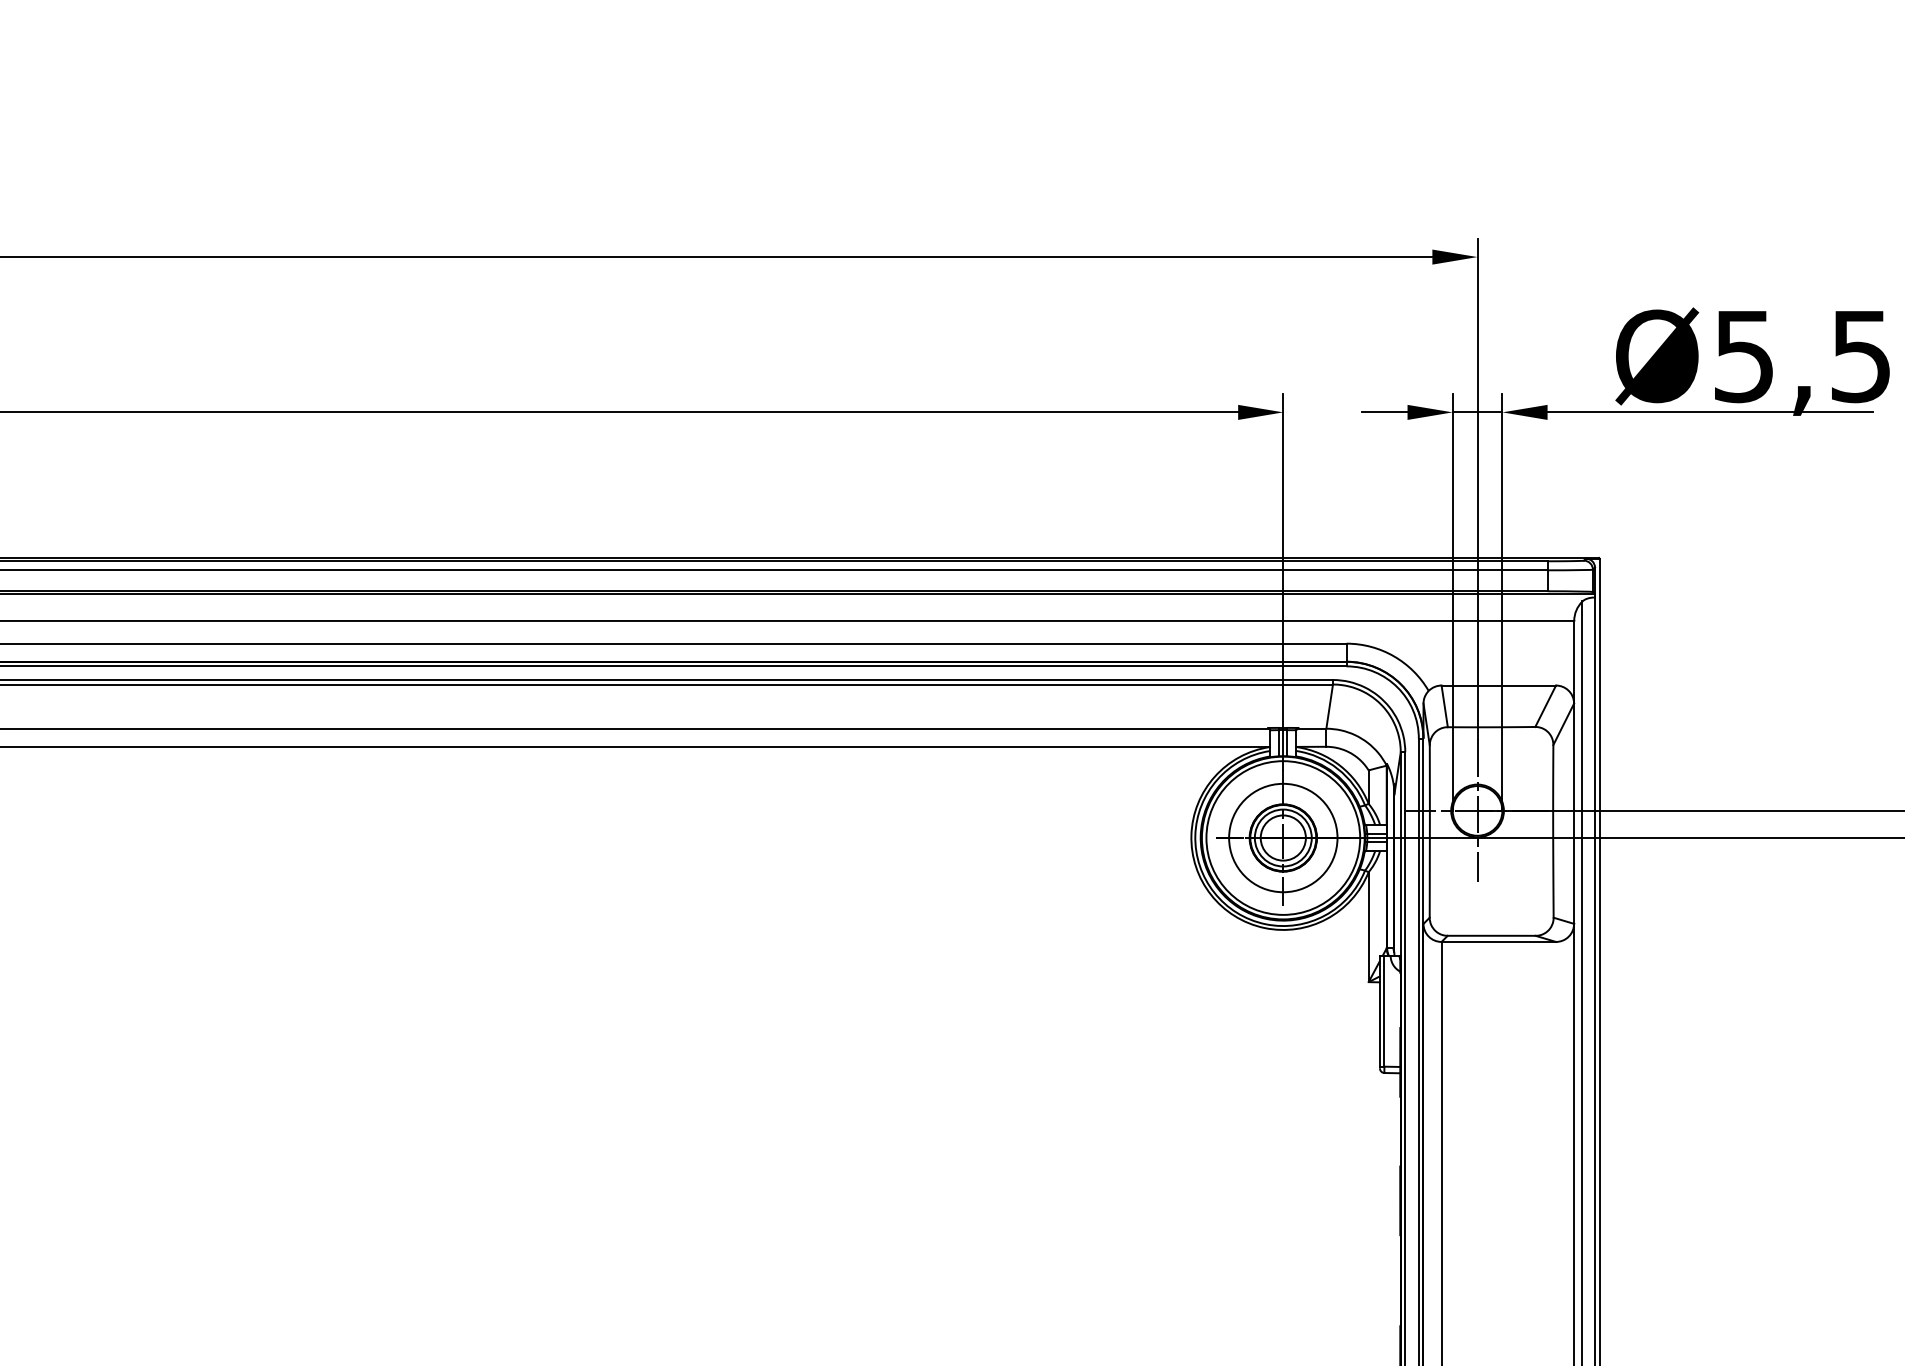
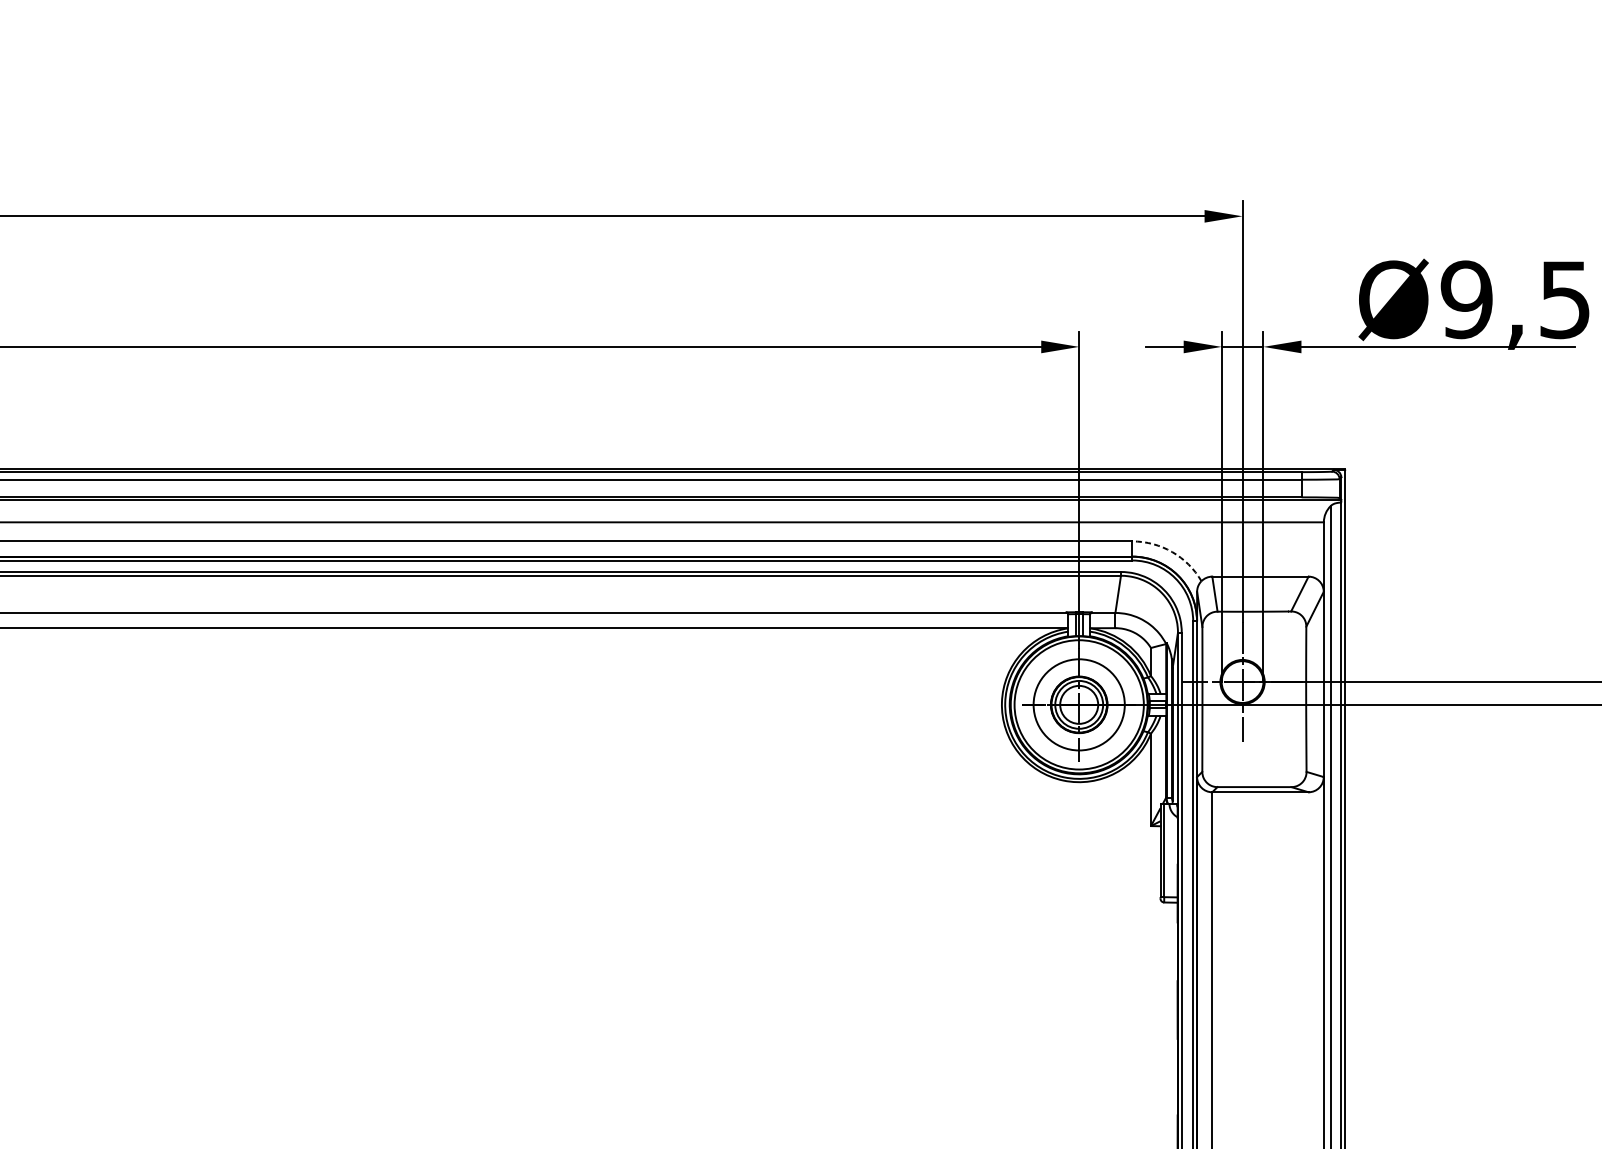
text: (1743, 356) -> (1466, 299), Ø5,5 -> Ø9,5
arc: (1393, 656) -> (1171, 552), solid -> dashed

